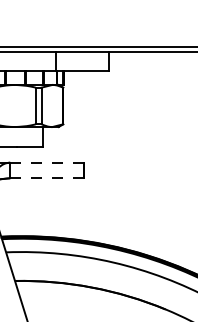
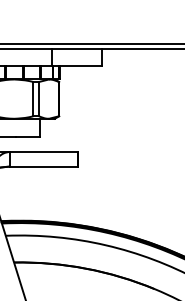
line: (47, 162) -> (44, 151), dashed -> solid
line: (47, 178) -> (44, 166), dashed -> solid

